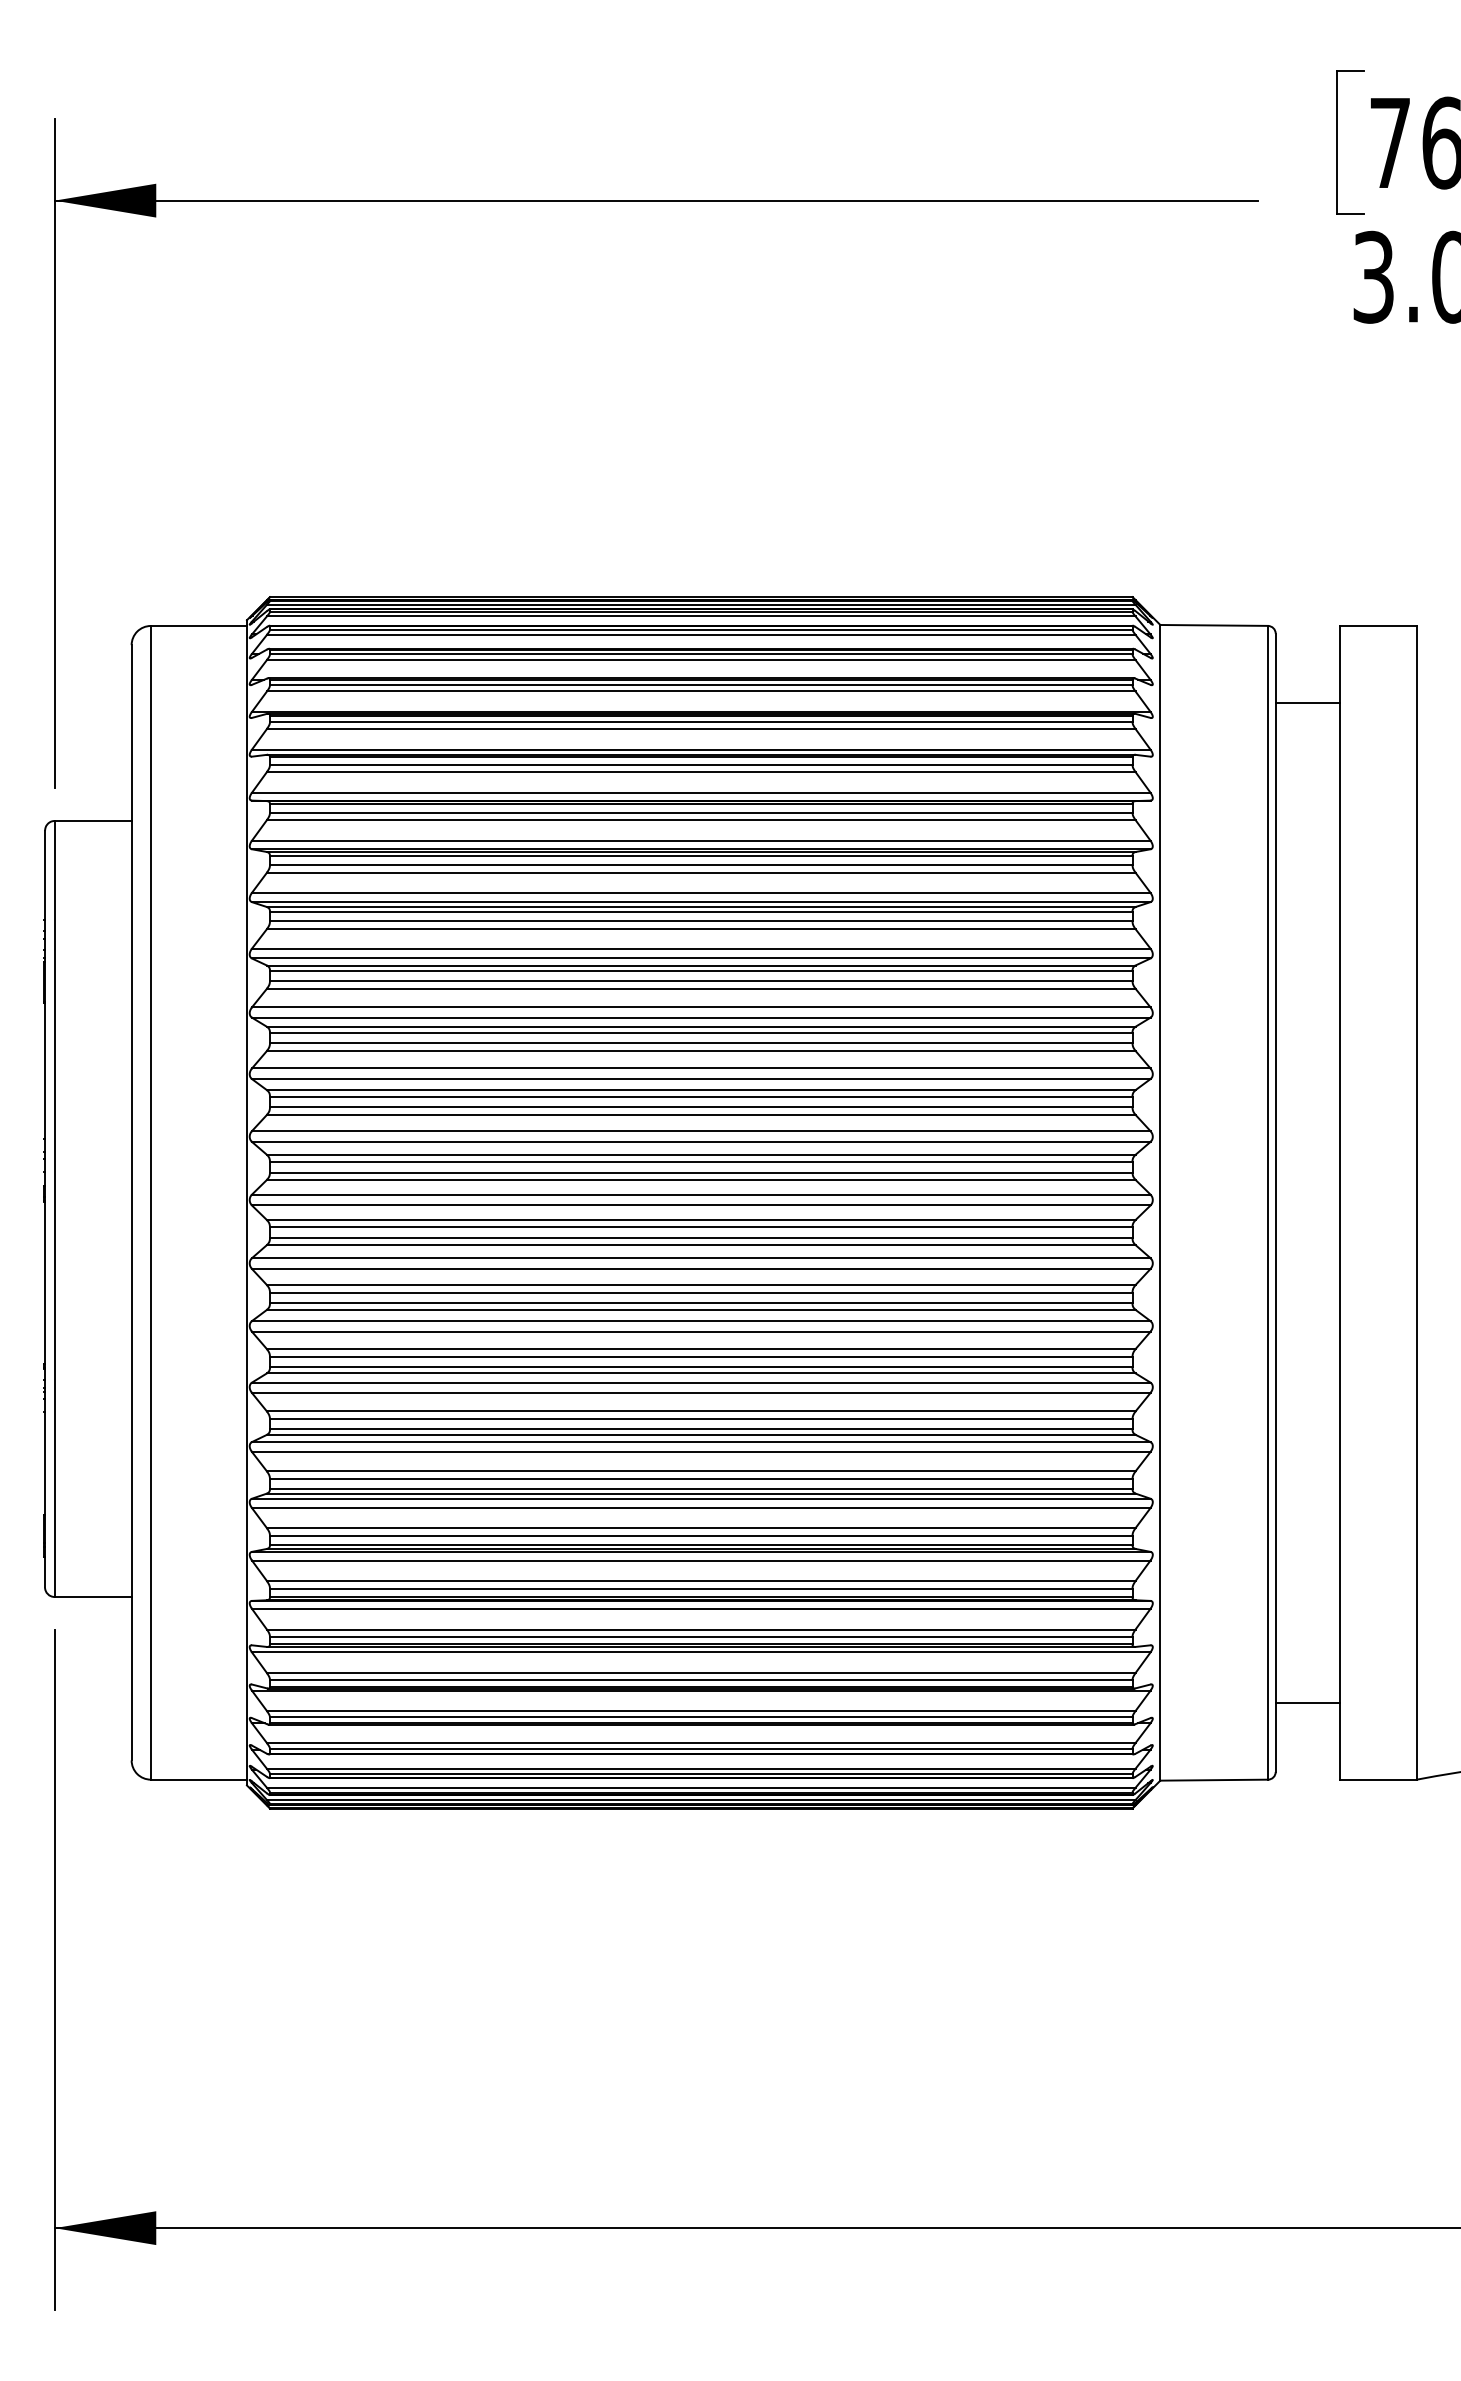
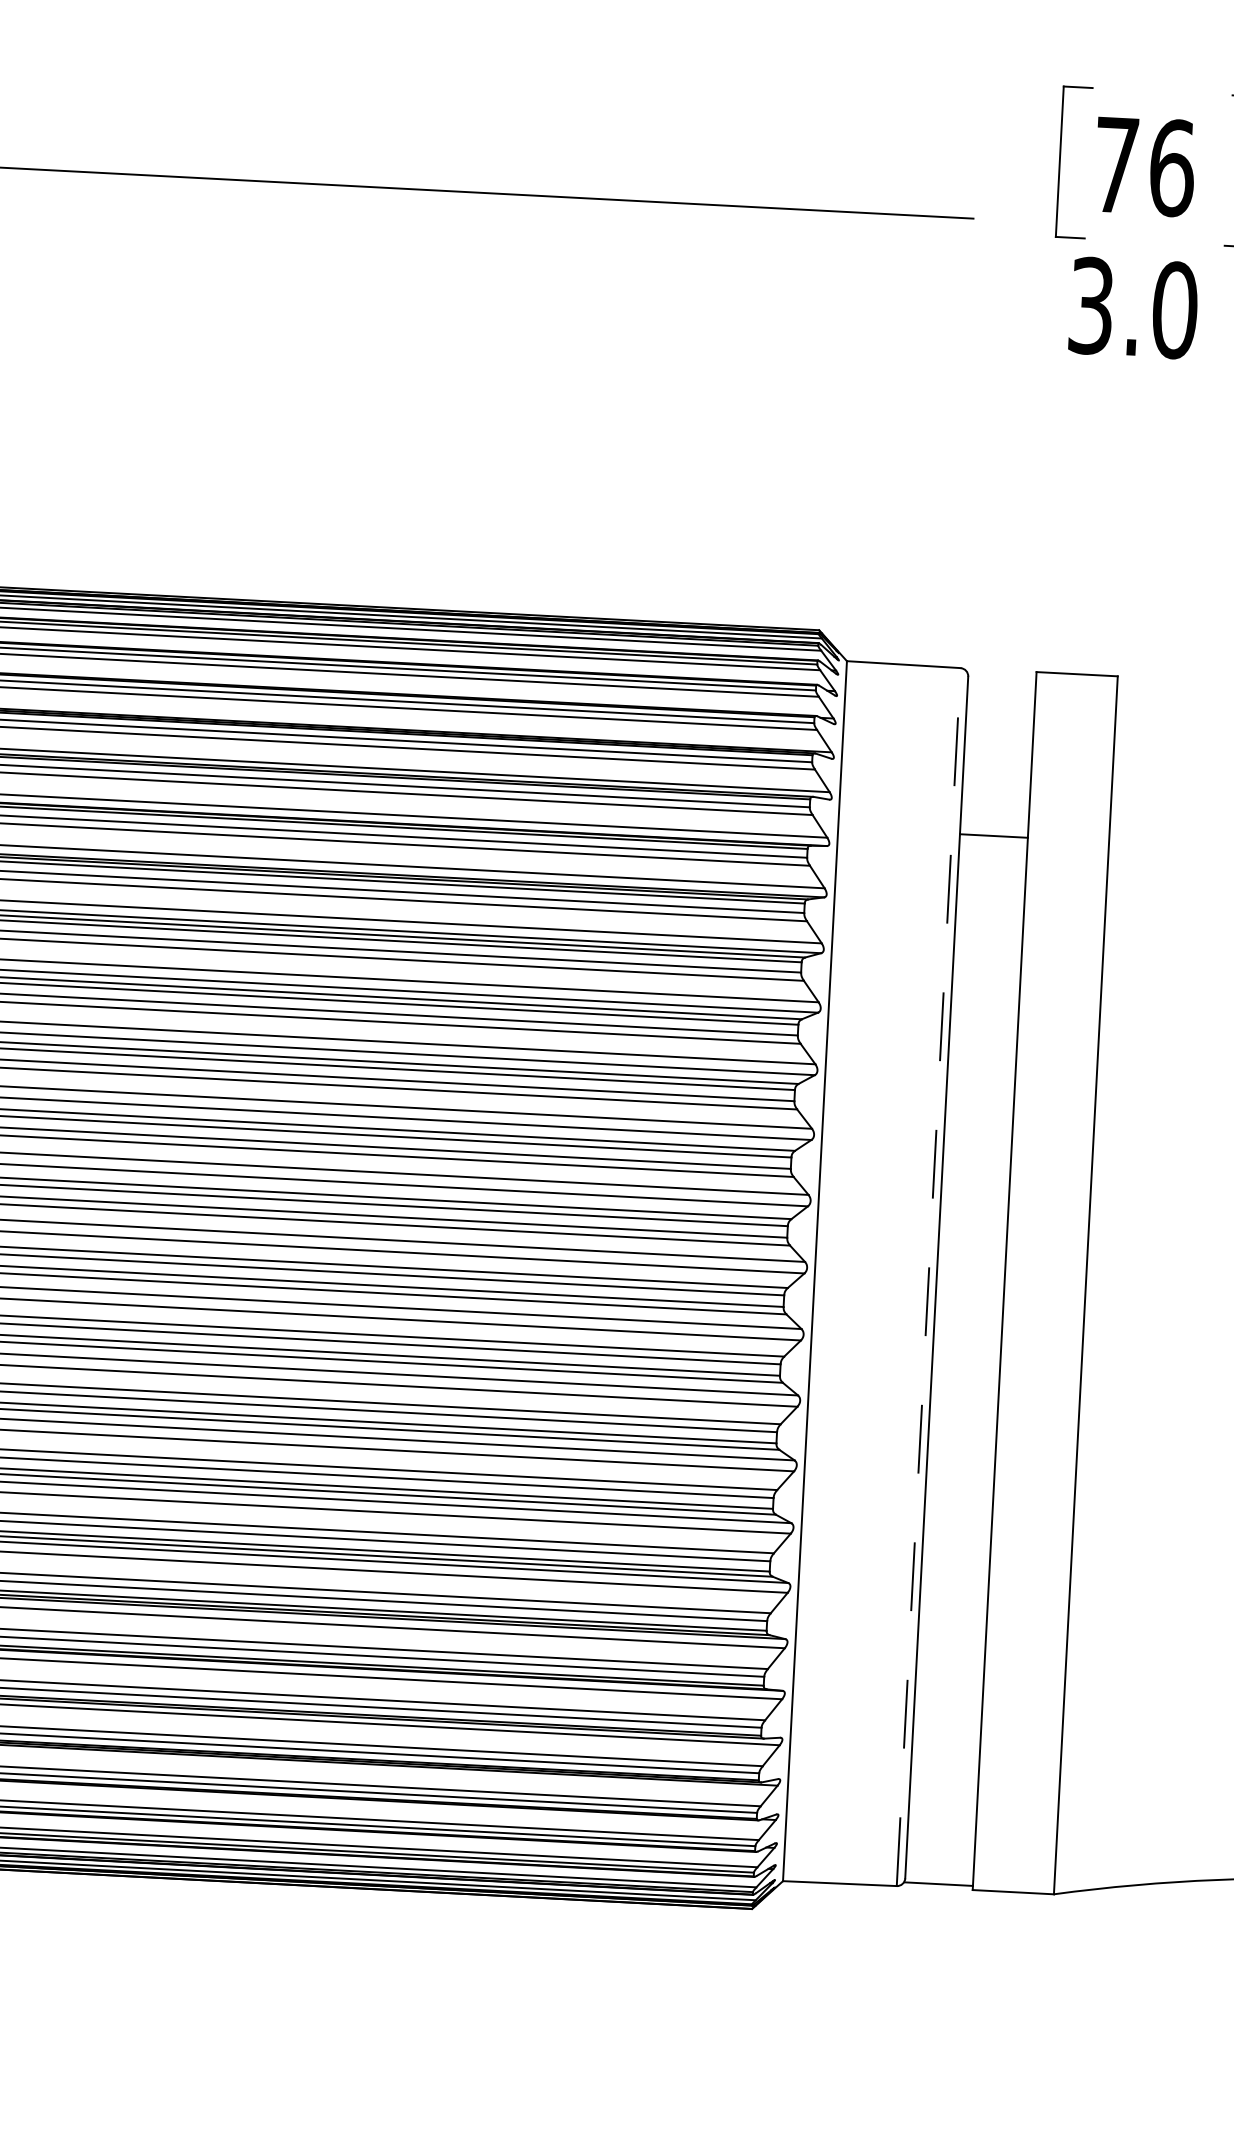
line: (1307, 702) -> (993, 835), moved
line: (1268, 1202) -> (929, 1276), solid -> dashed
line: (1307, 1702) -> (938, 1883), moved

